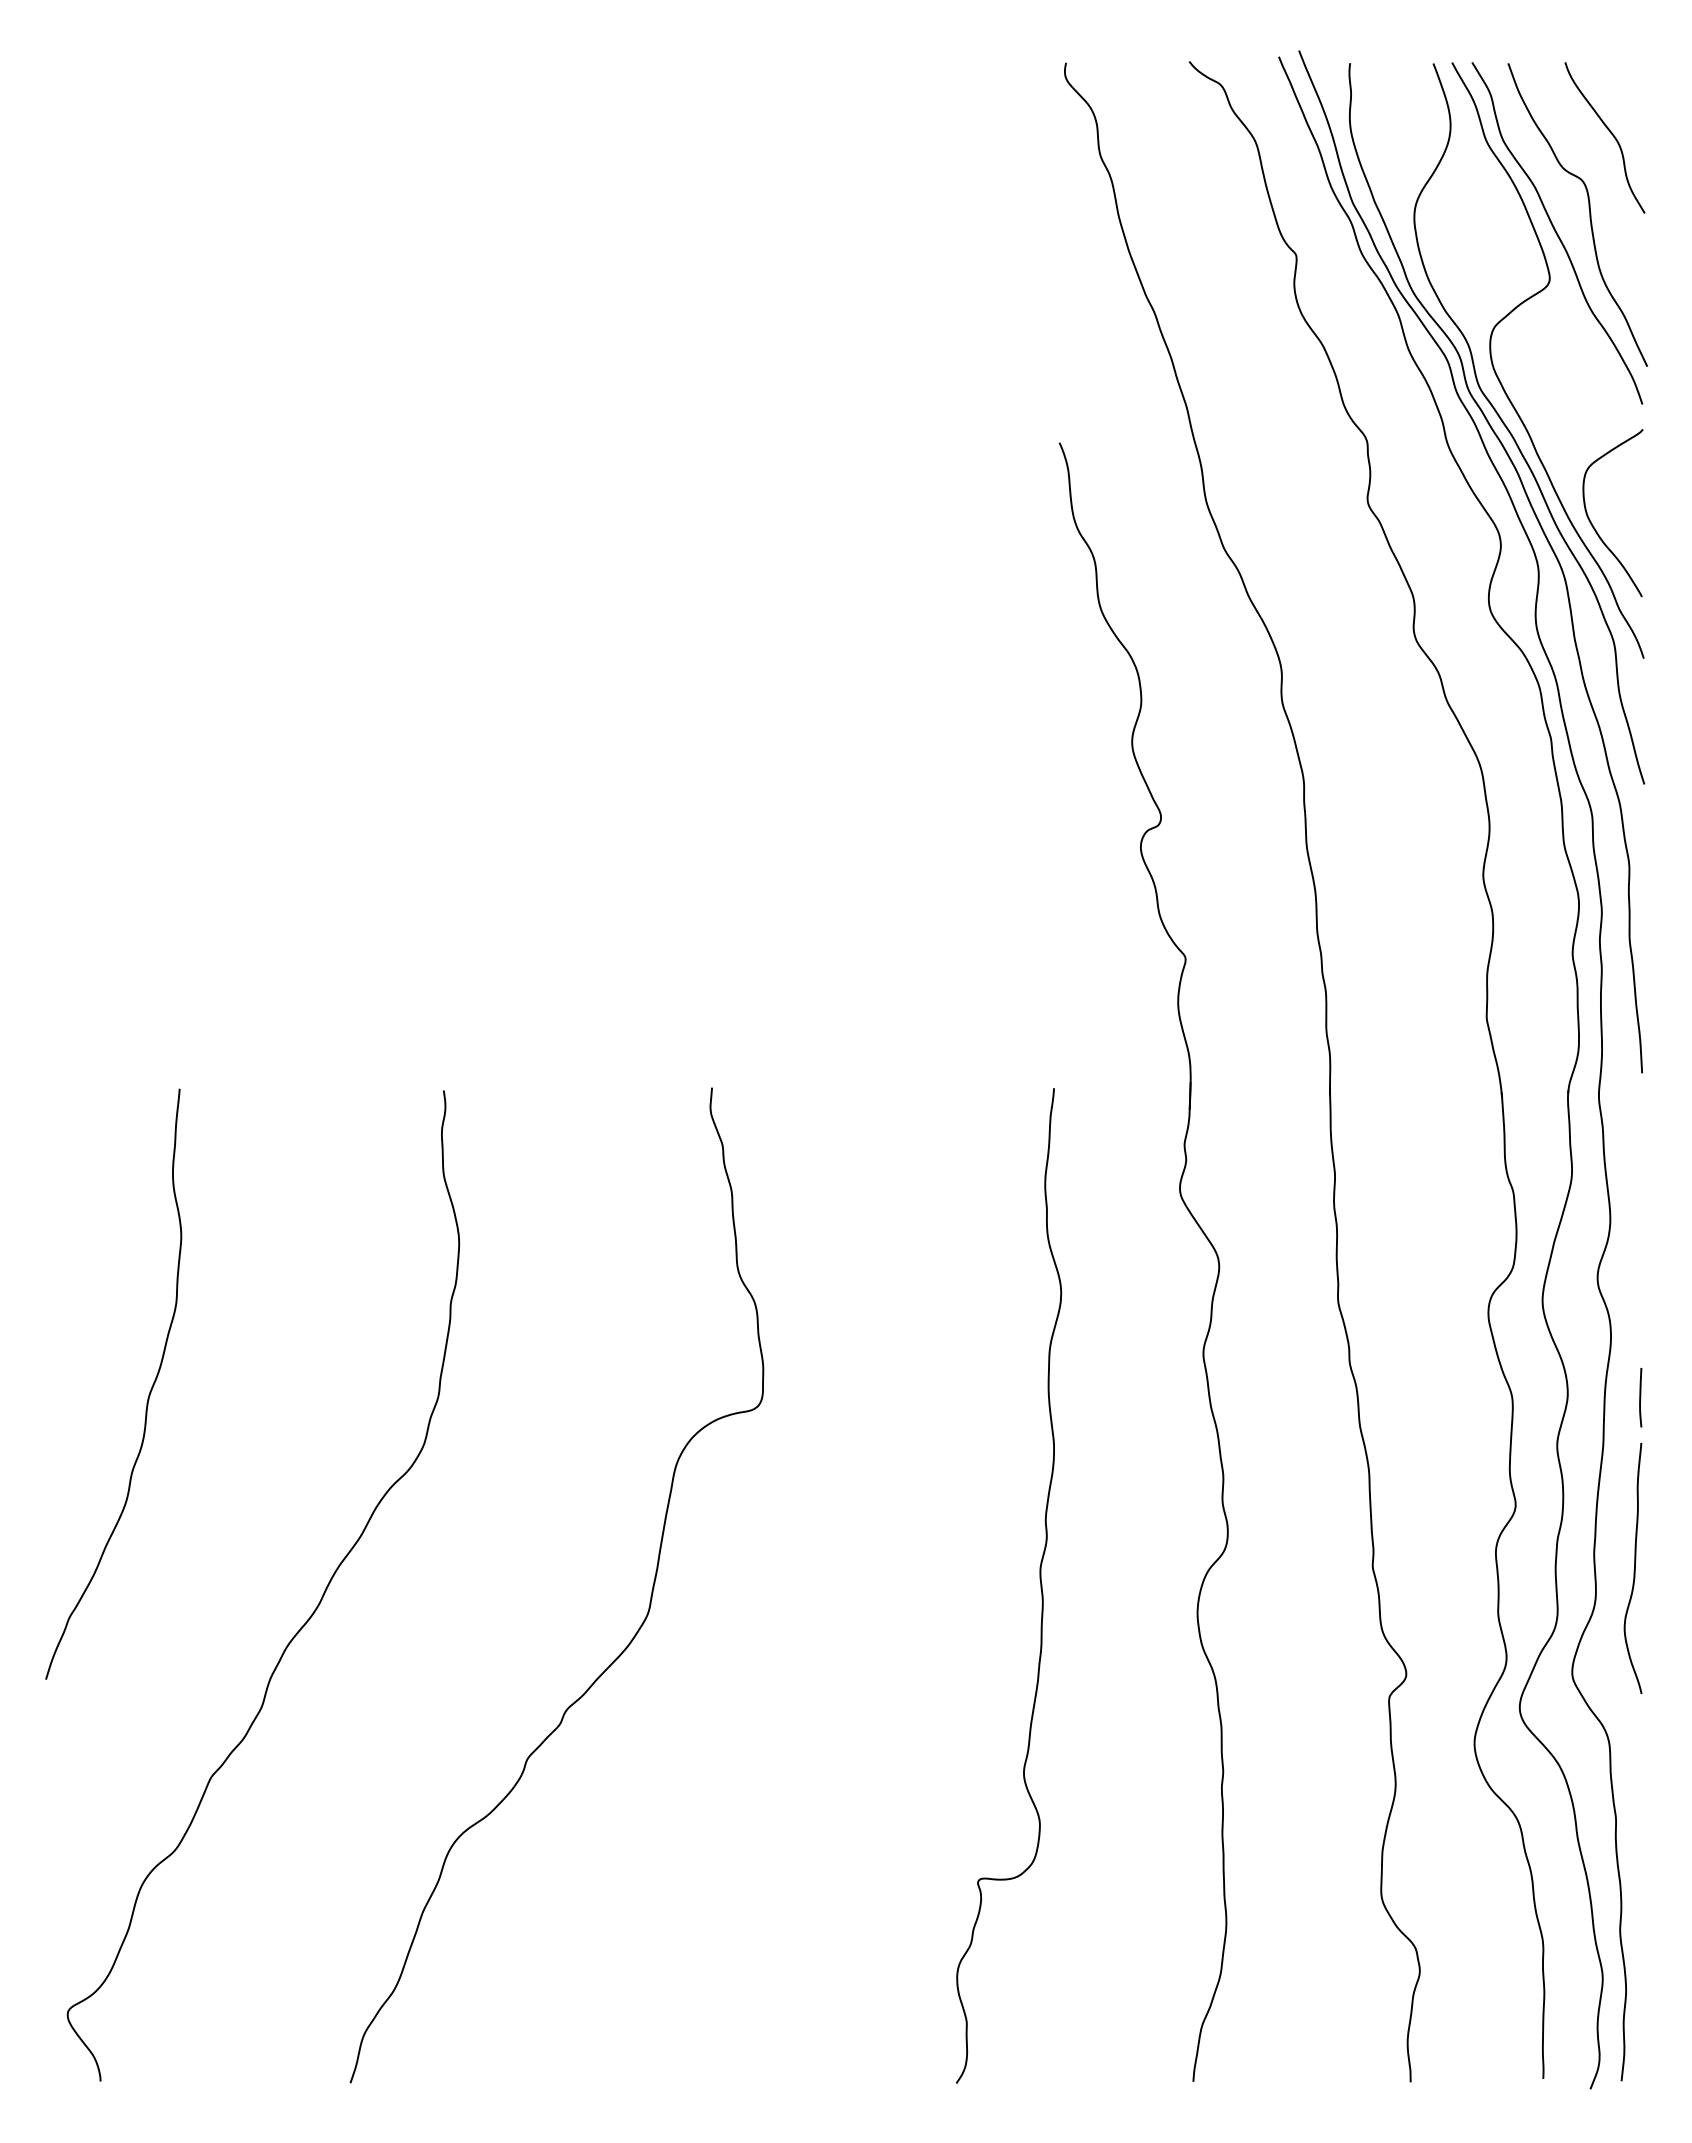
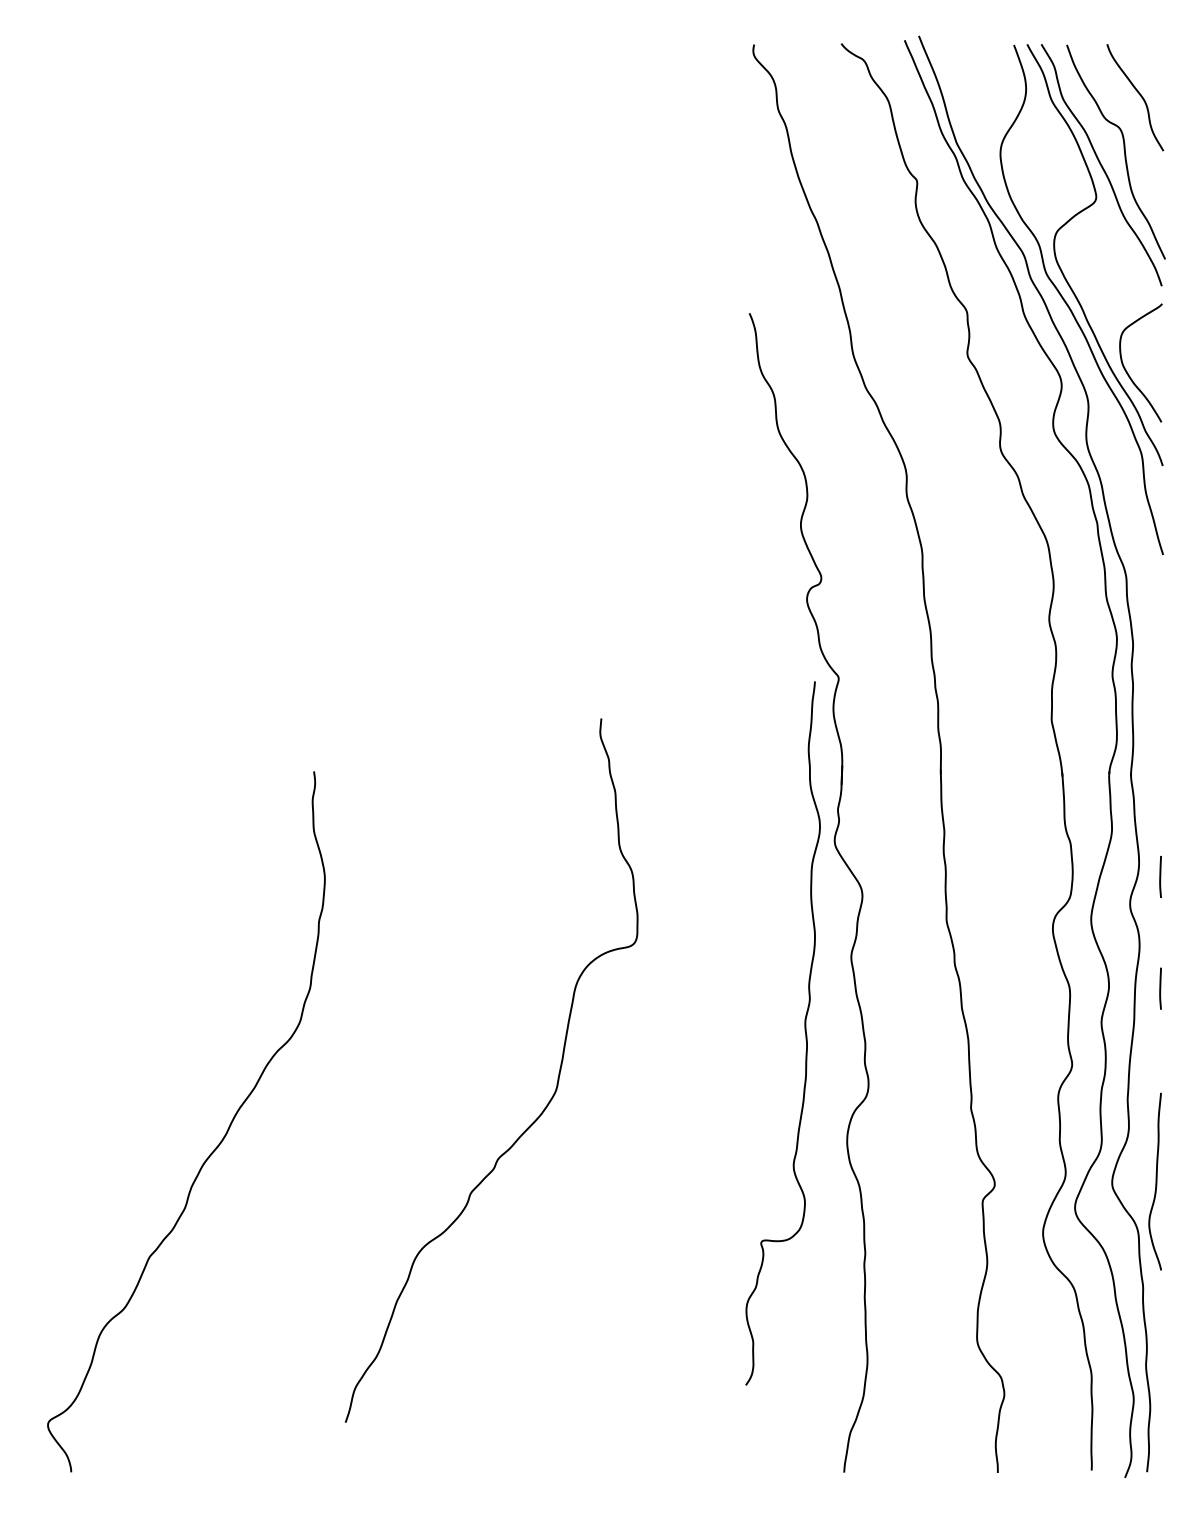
curve: (1547, 542) -> (1094, 383), removed
line: (1640, 1239) -> (1160, 876), added
curve: (148, 1394) -> (105, 986), removed
curve: (1634, 1568) -> (1156, 1181), moved
curve: (1039, 1579) -> (804, 1028), moved
curve: (630, 1640) -> (543, 1109), moved

